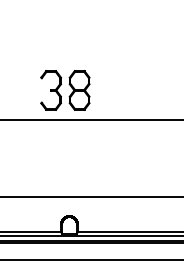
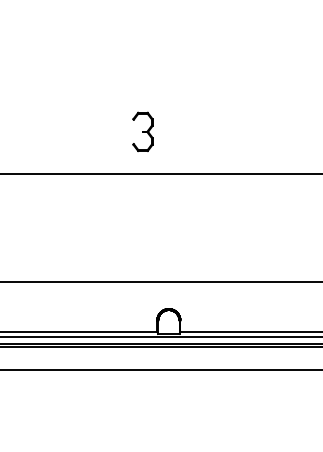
part: (50, 90) -> (142, 131), size x0.7
part: (79, 90) -> (182, 131), removed

